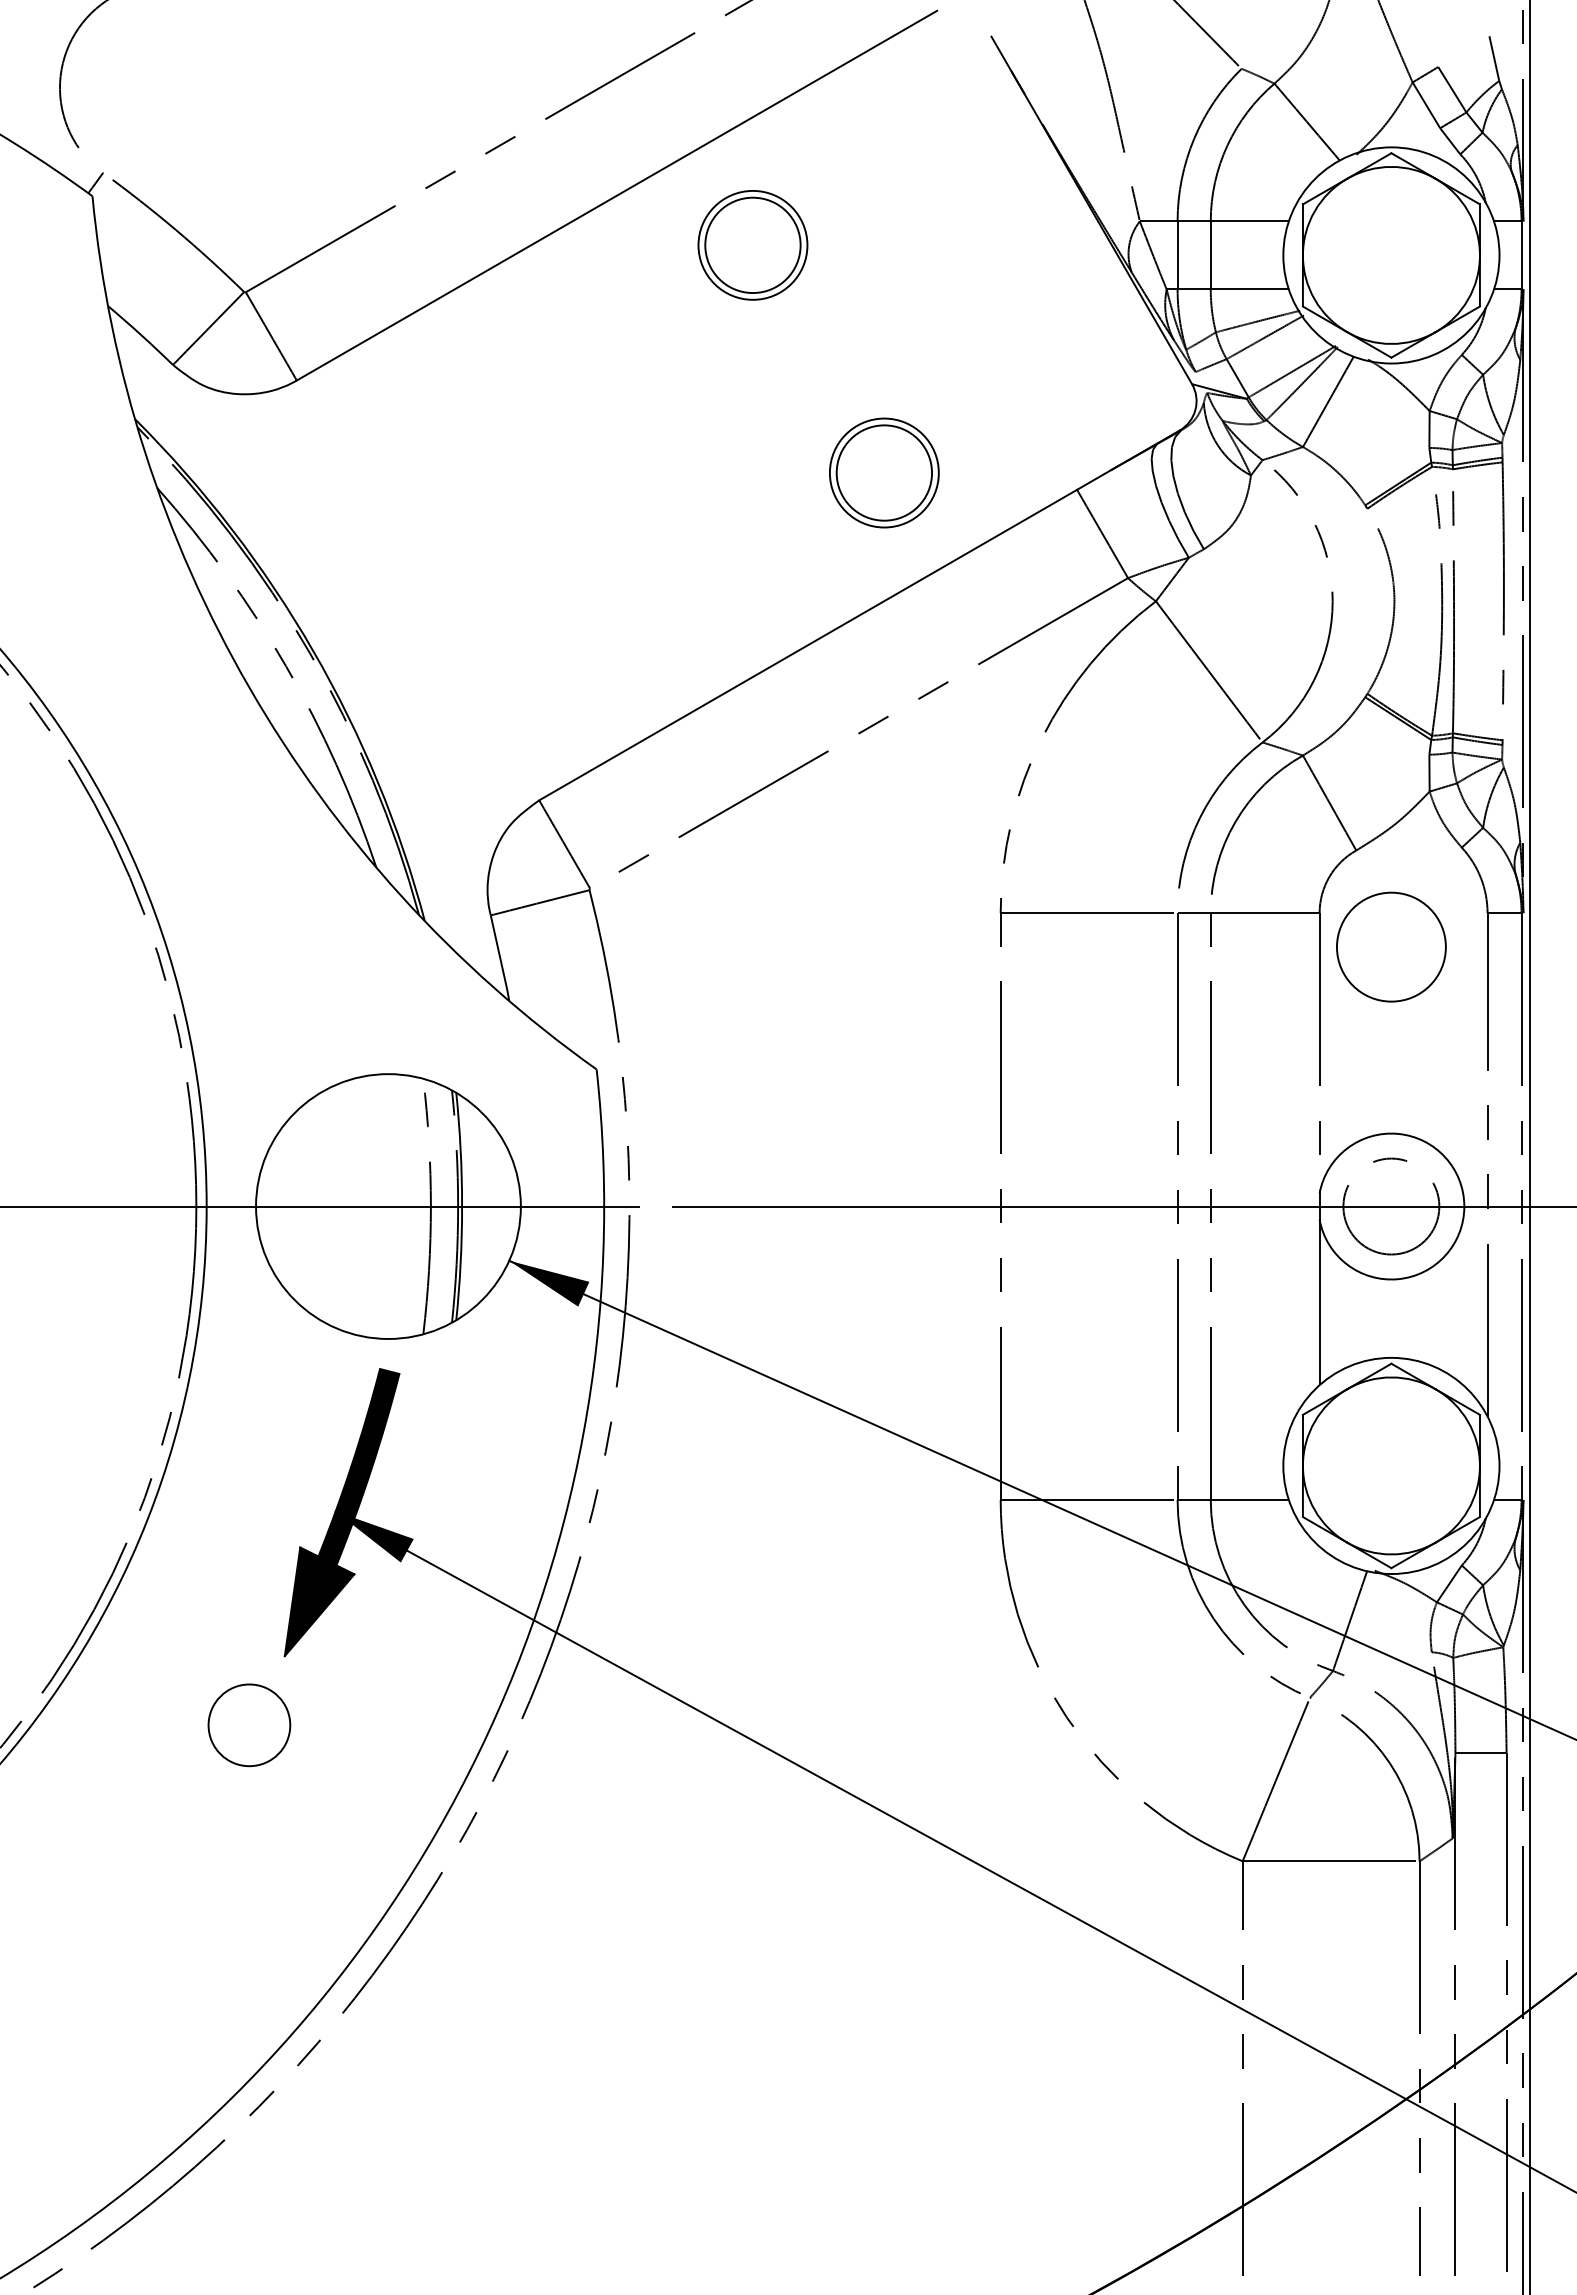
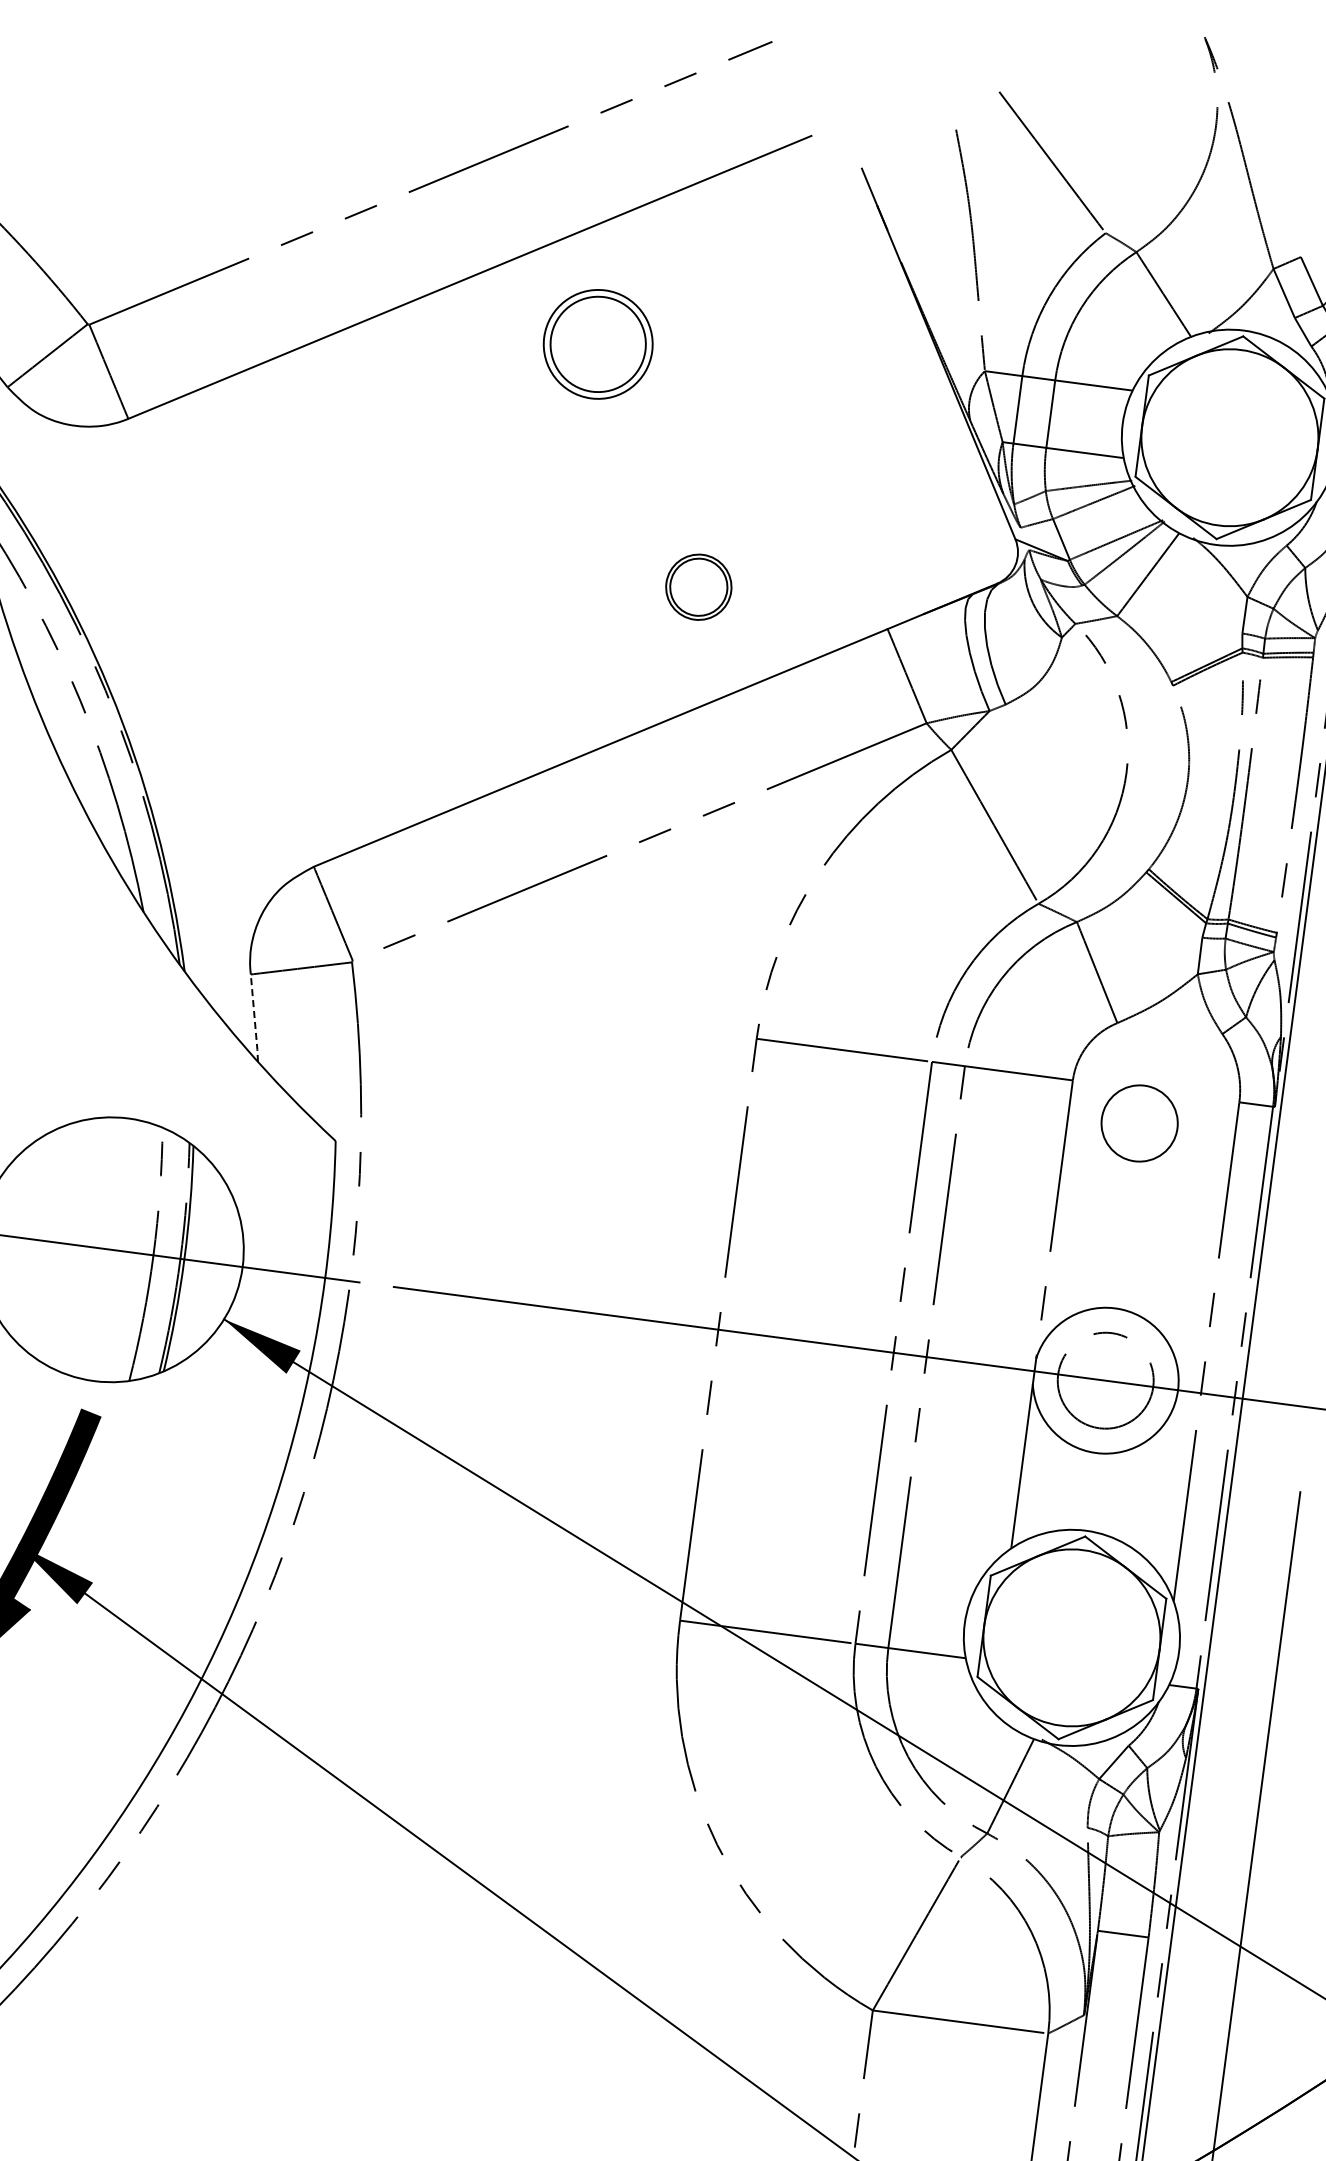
part: (884, 472) -> (698, 586), size x0.6
circle: (1391, 946) -> (1139, 1122), size x0.7
line: (500, 958) -> (254, 1018), solid -> dashed

